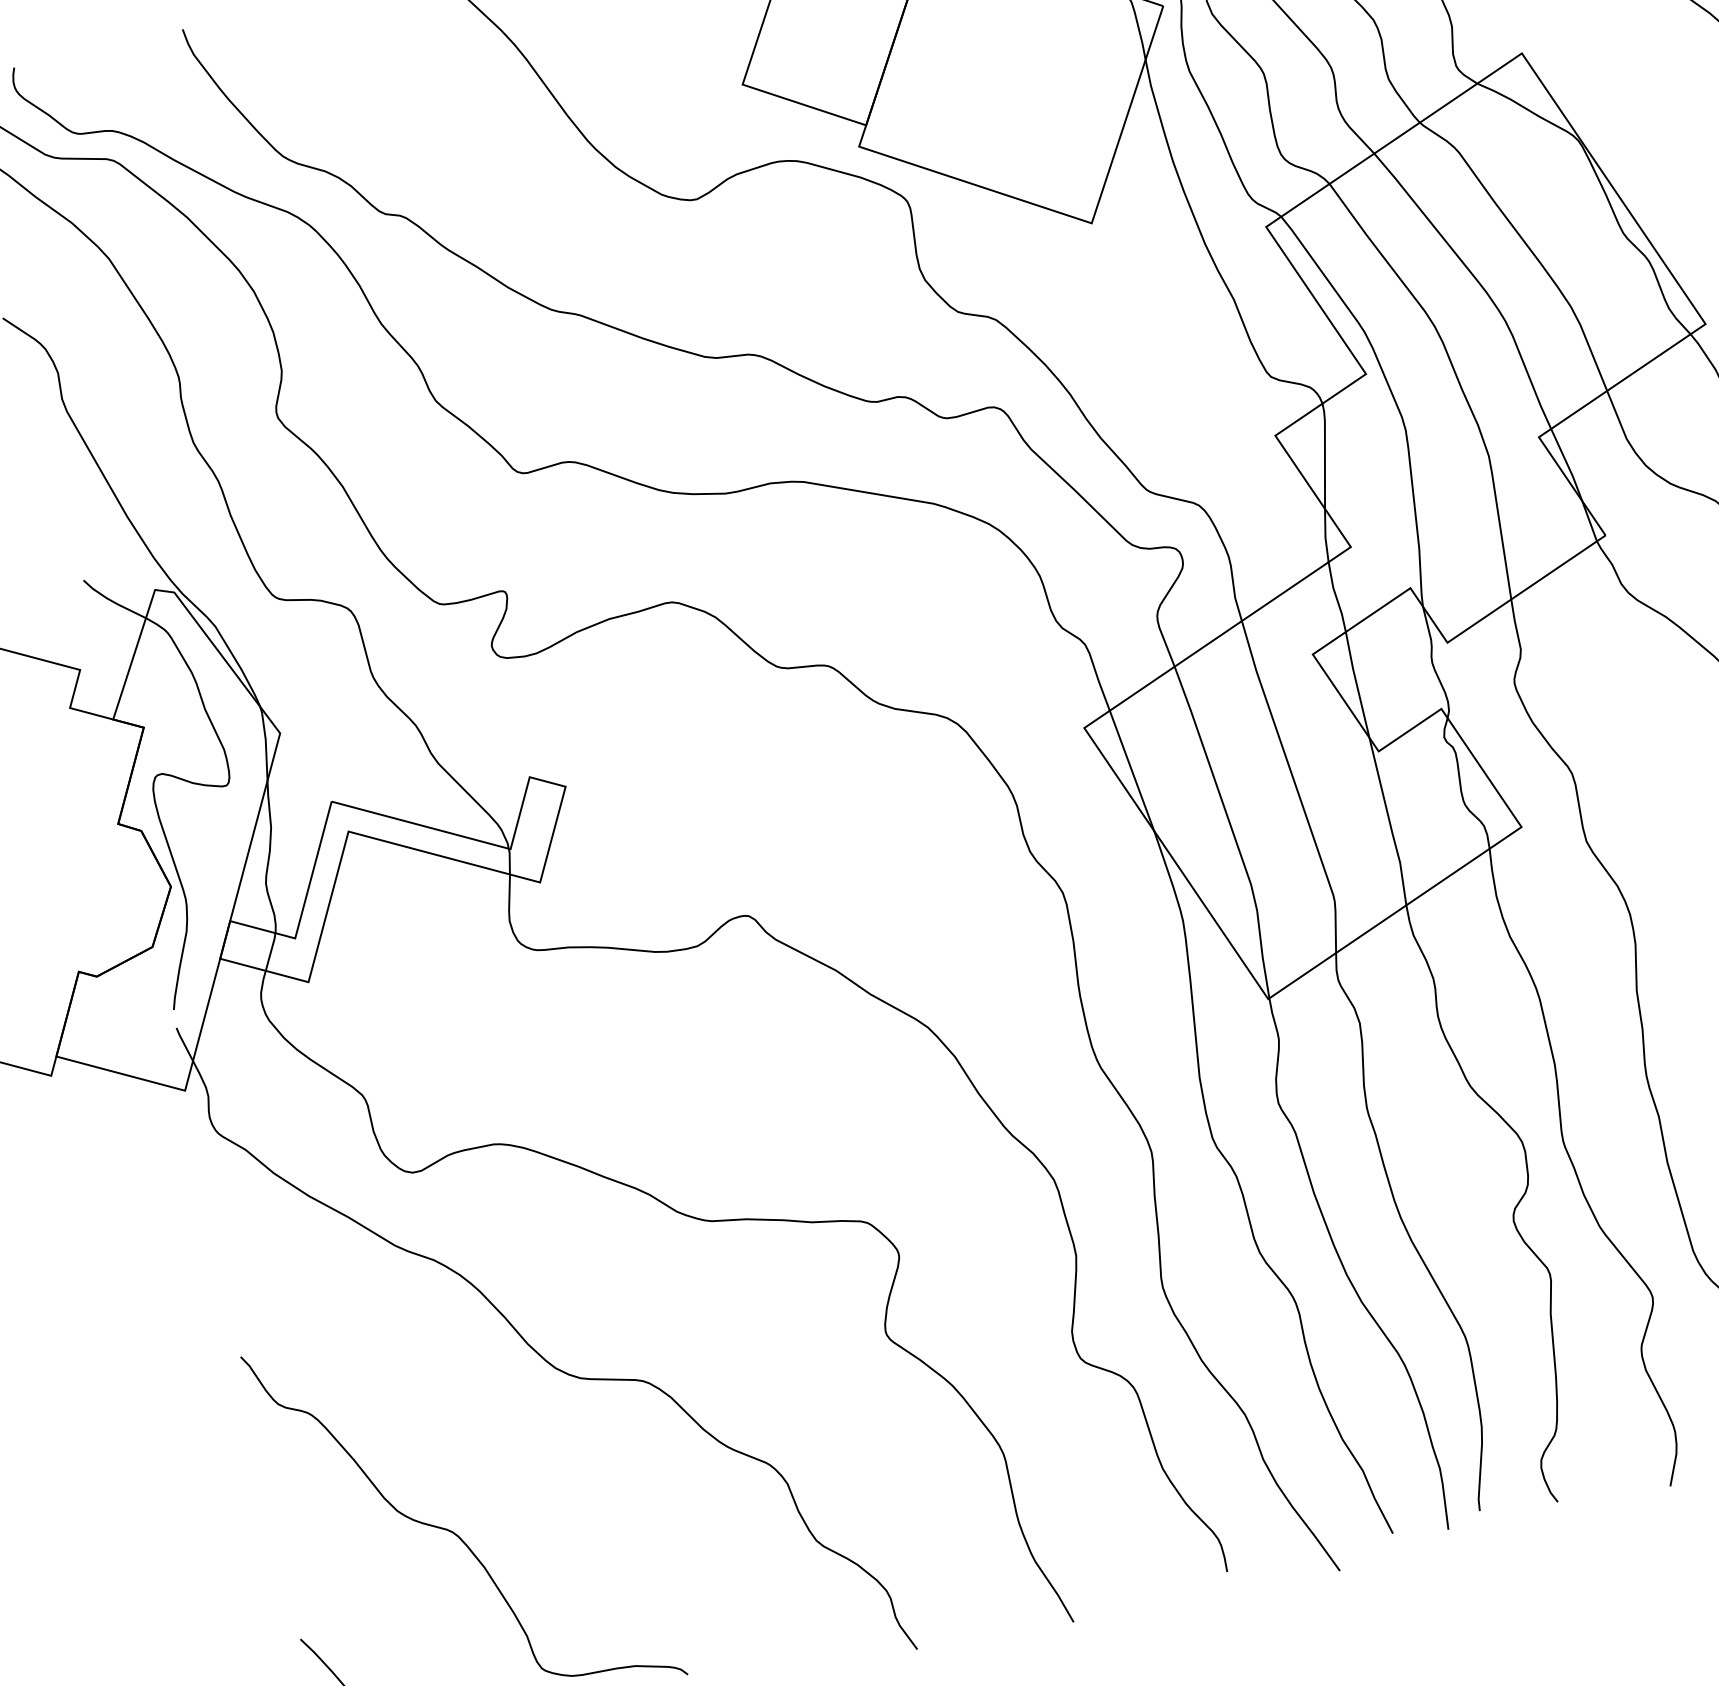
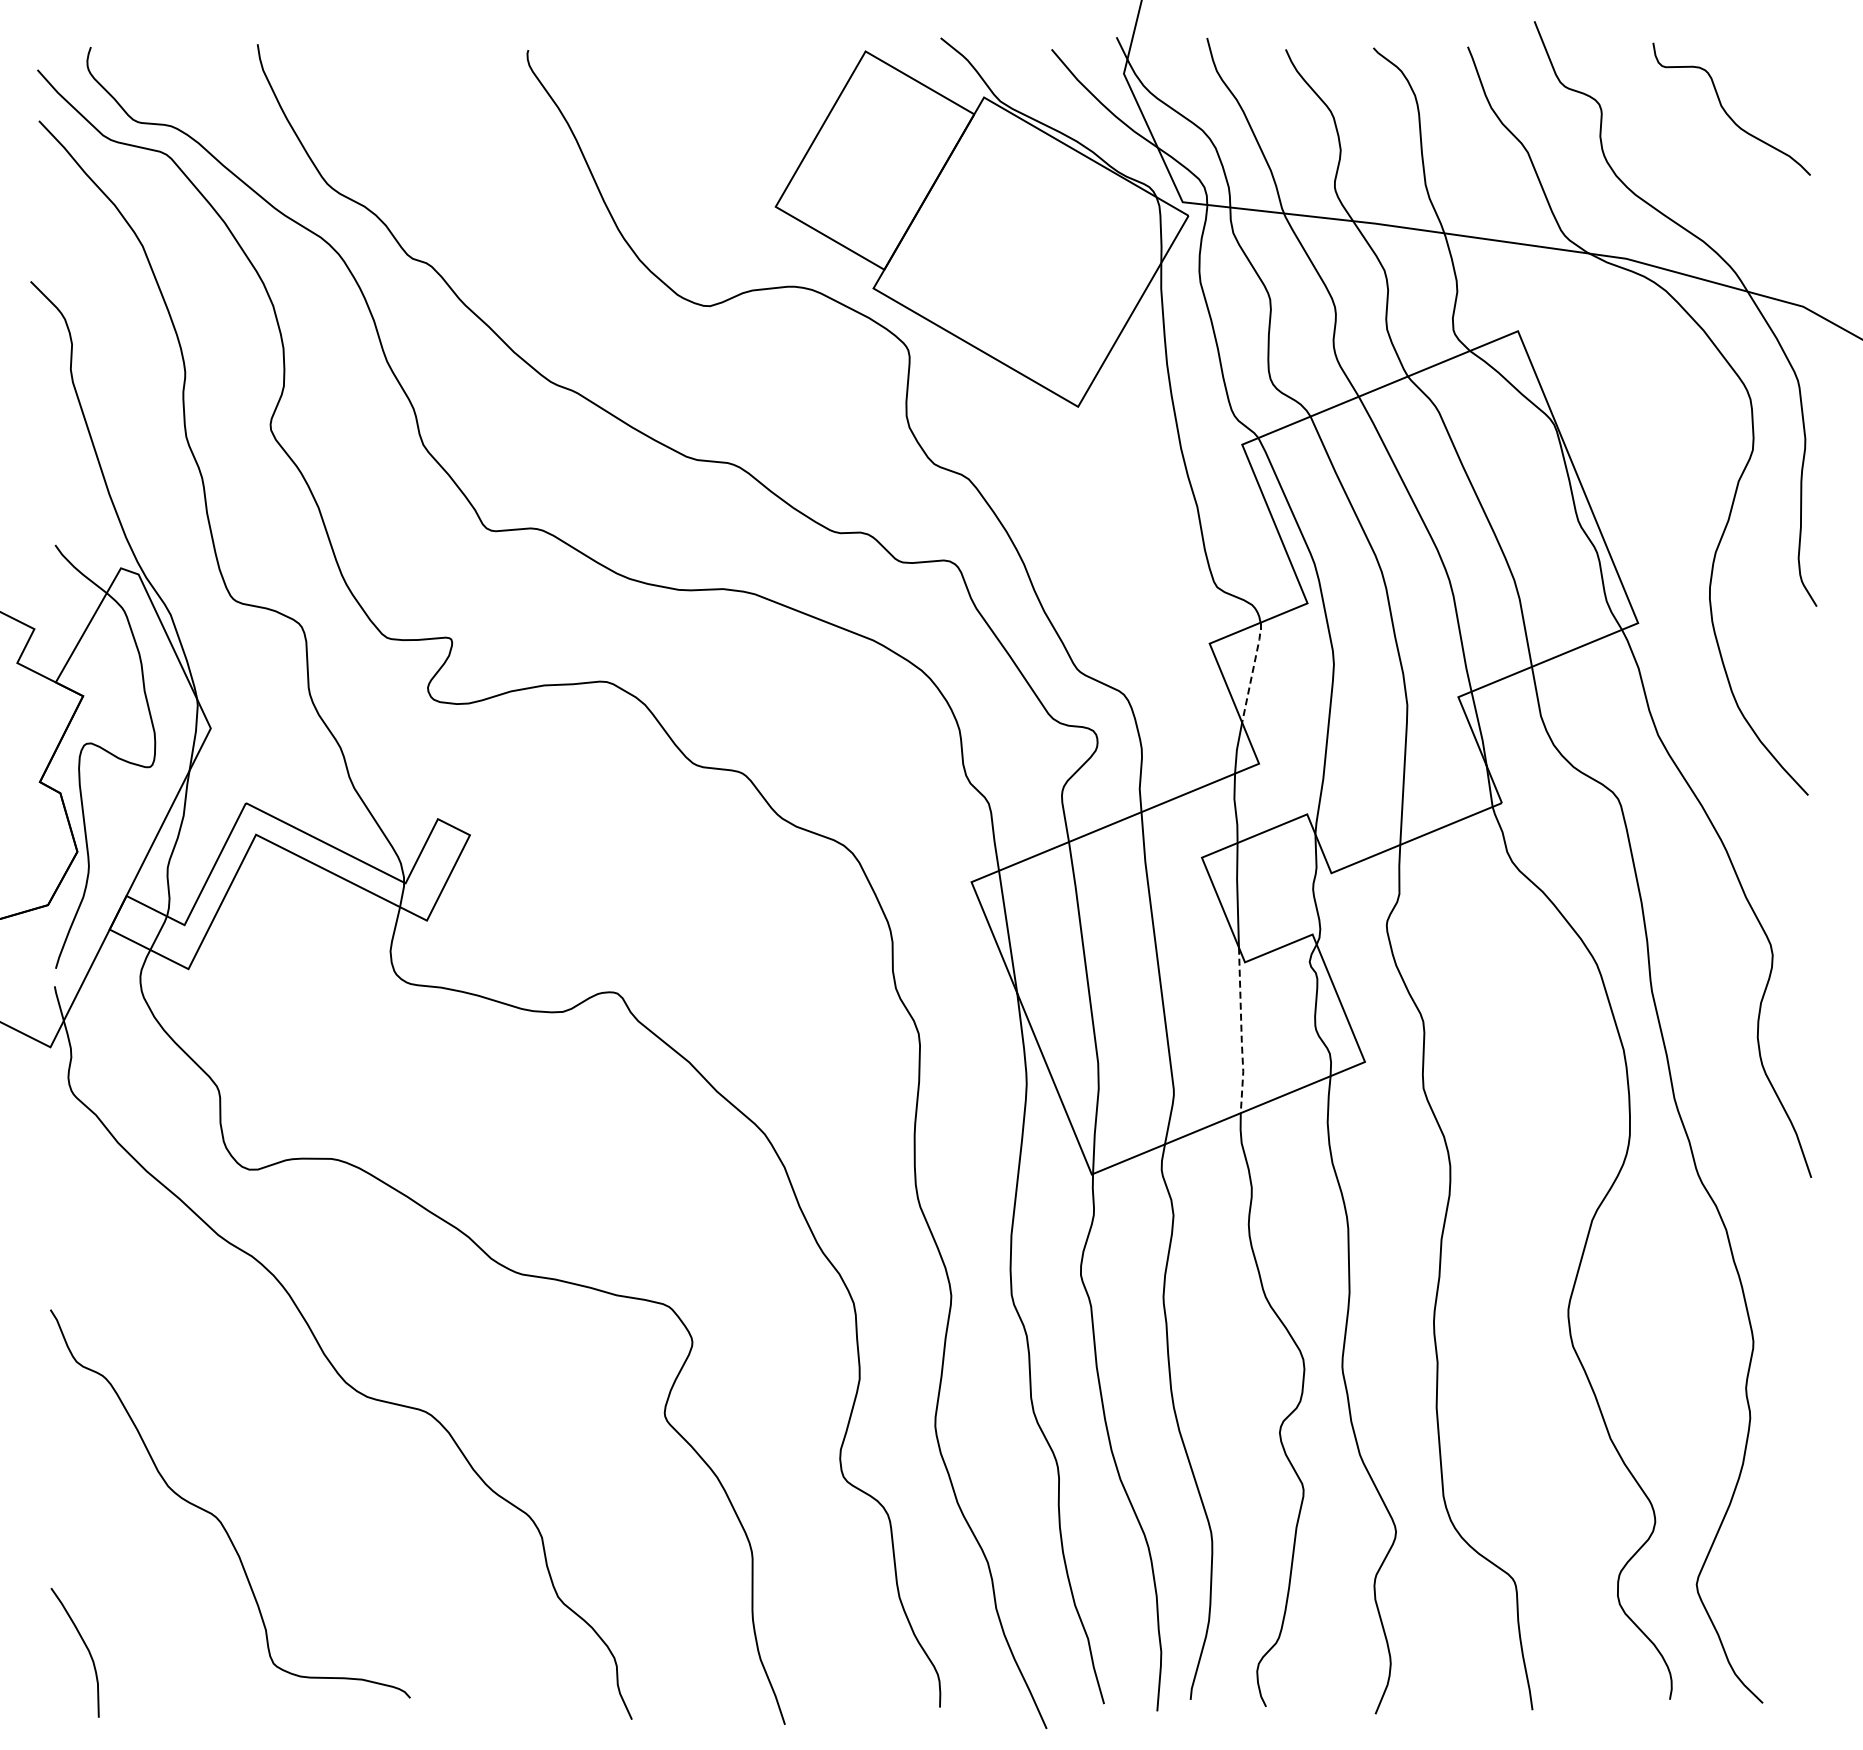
line: (1324, 454) -> (1252, 671), solid -> dashed
line: (1390, 823) -> (1241, 1032), solid -> dashed

